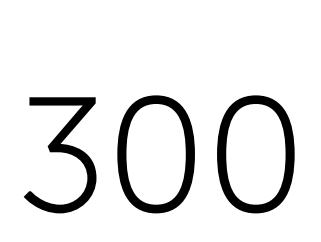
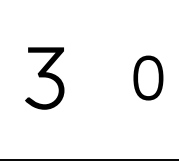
part: (155, 153) -> (95, 77), removed
part: (255, 153) -> (148, 77), size x0.7

